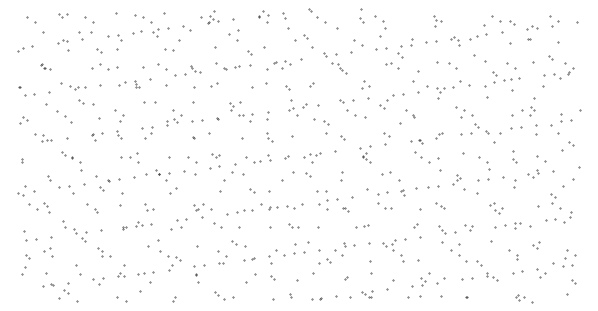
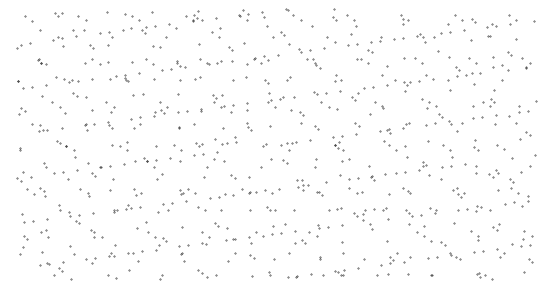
part: (551, 76) -> (500, 67), moved
part: (257, 158) -> (225, 140), moved
part: (385, 173) -> (345, 160), moved
part: (533, 173) -> (493, 173), moved
part: (327, 200) -> (302, 185), size x0.6
part: (394, 250) -> (364, 219), moved

